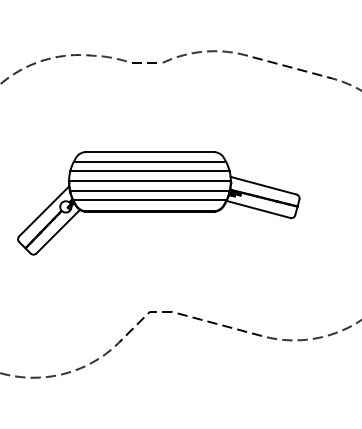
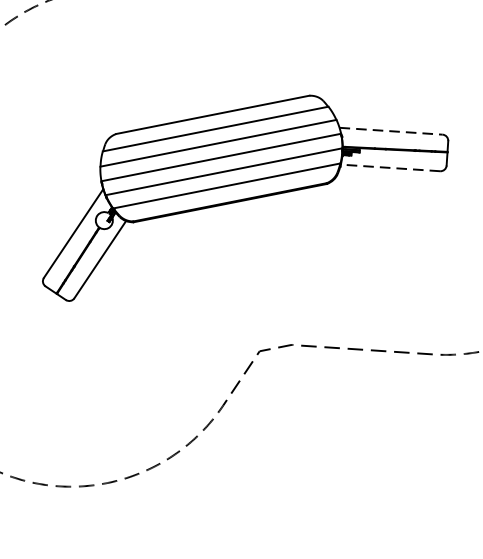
line: (264, 185) -> (392, 130), solid -> dashed
line: (258, 209) -> (390, 167), solid -> dashed

